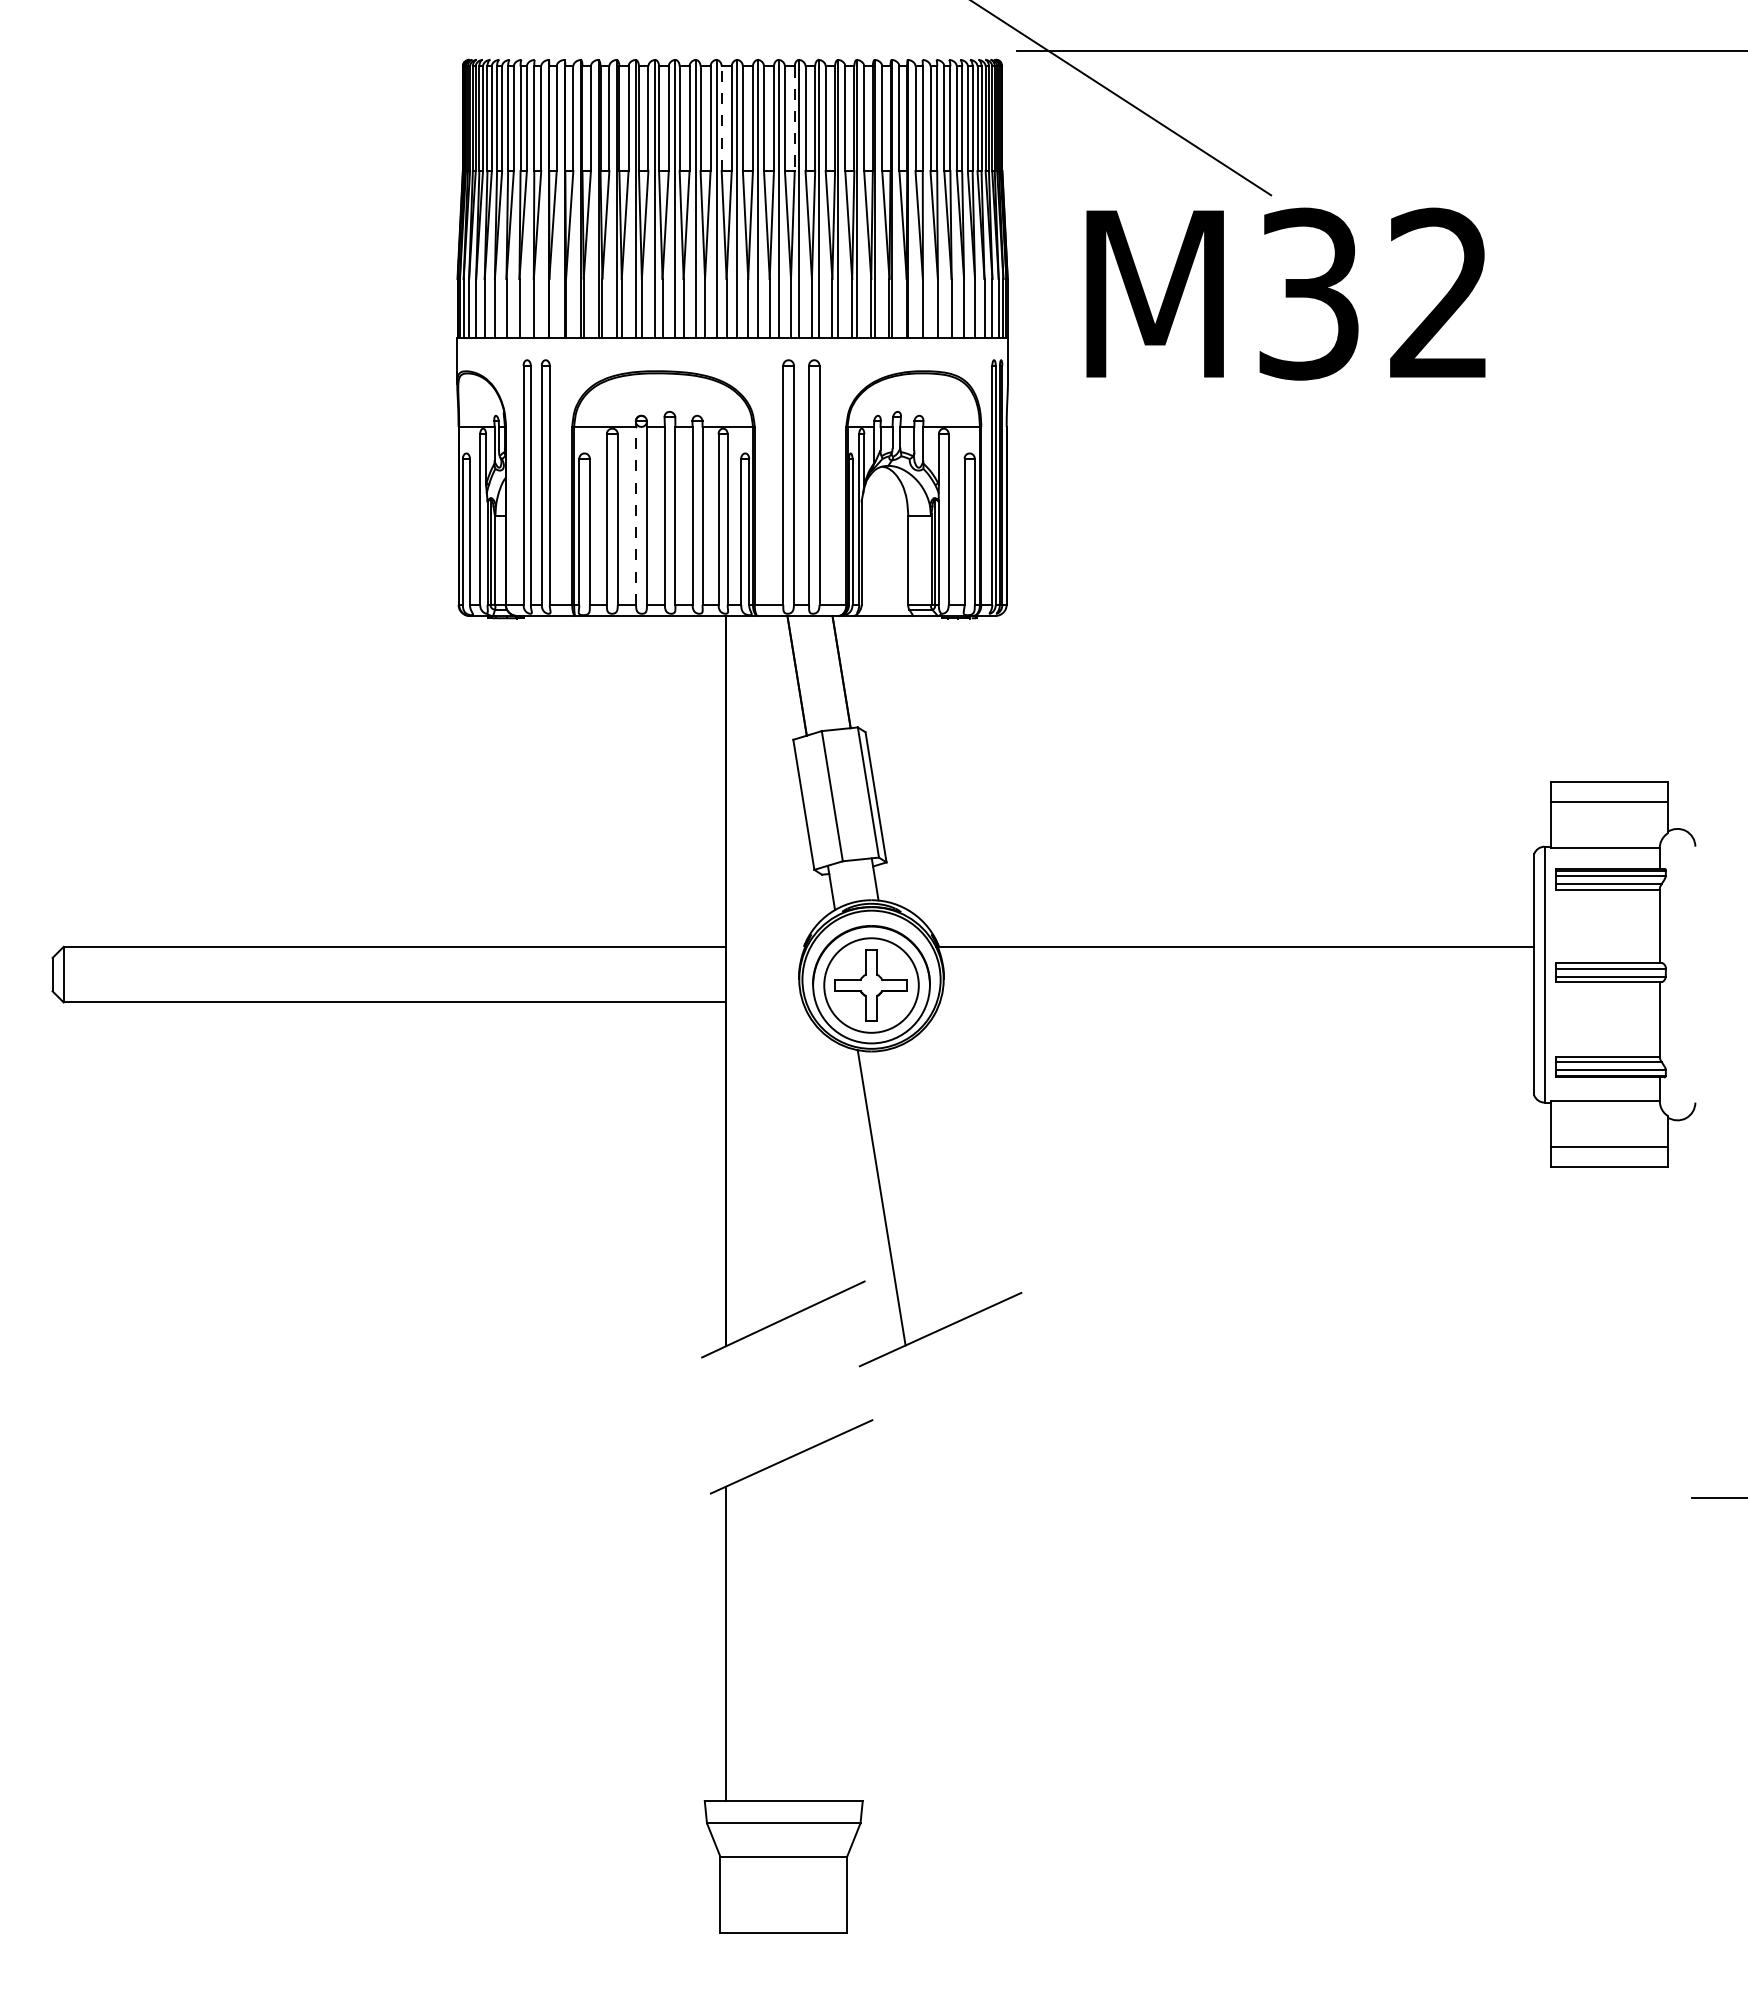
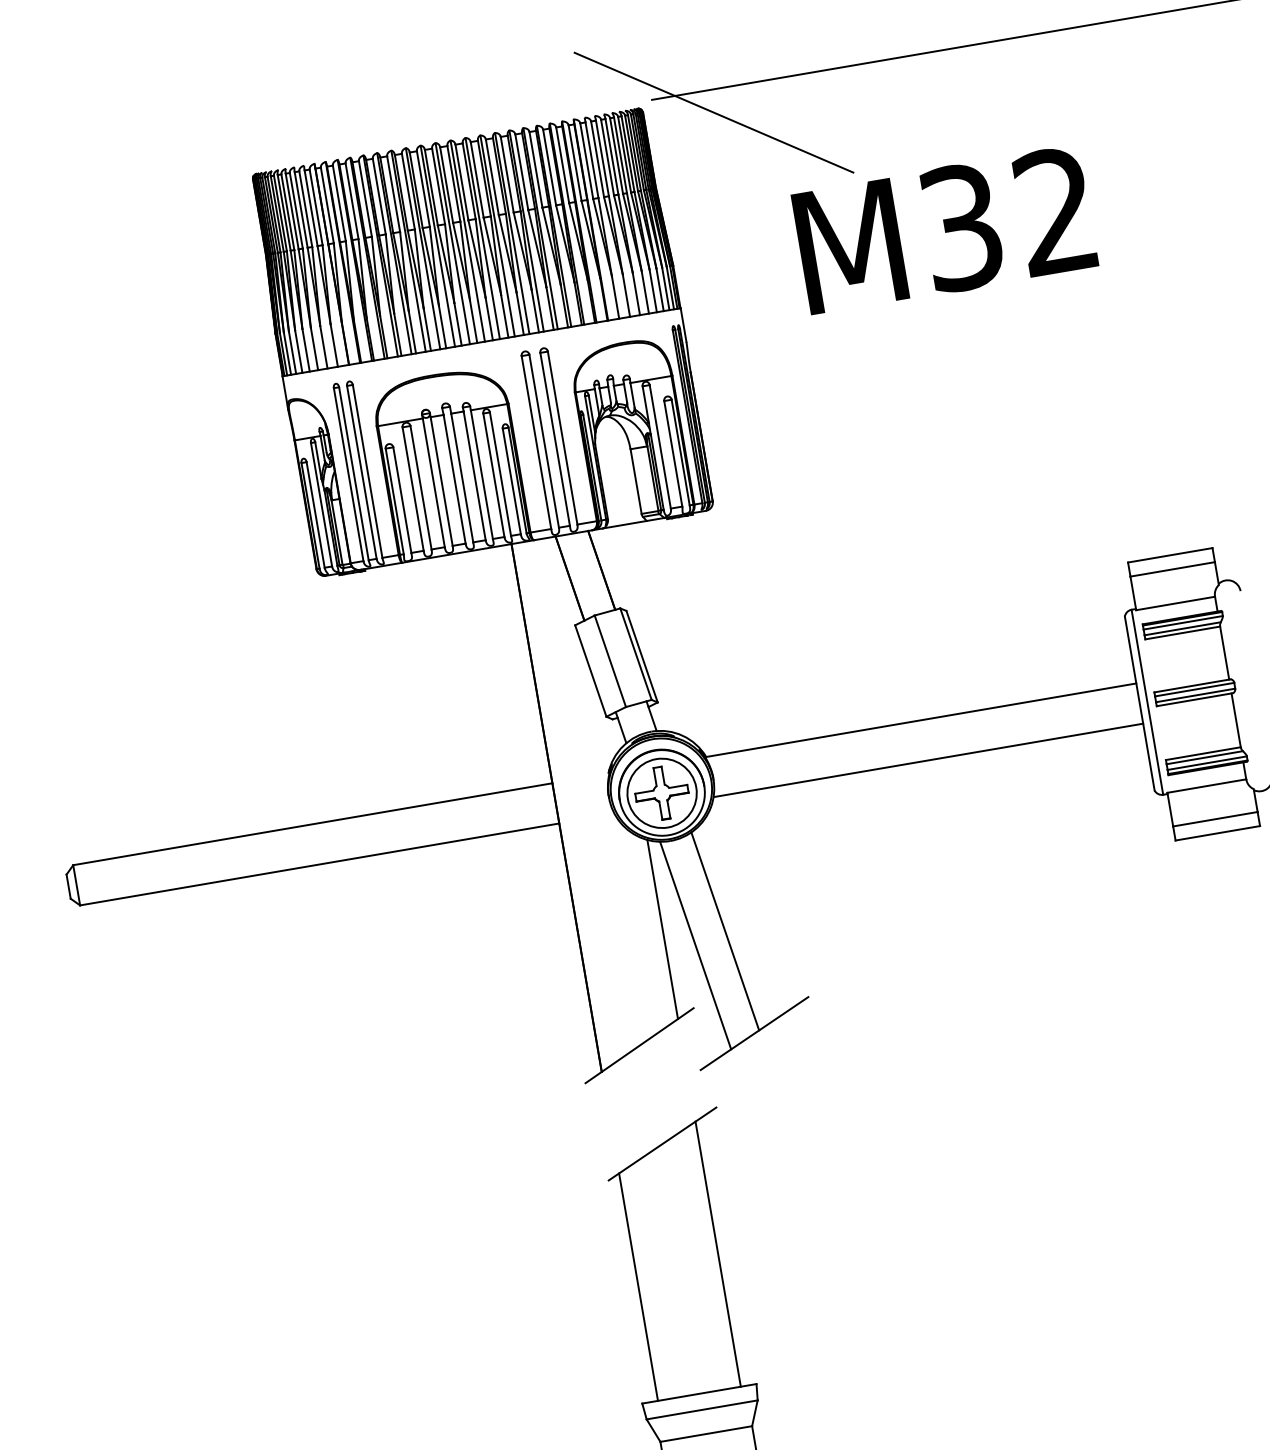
line: (721, 118) -> (446, 185), dashed -> solid
line: (794, 119) -> (499, 176), dashed -> solid
text: (1285, 293) -> (944, 230), moved
line: (636, 515) -> (434, 482), dashed -> solid
line: (1236, 1002) -> (928, 760), added
line: (841, 1168) -> (662, 929), added
line: (924, 1185) -> (725, 931), added
line: (841, 1617) -> (718, 1253), added

